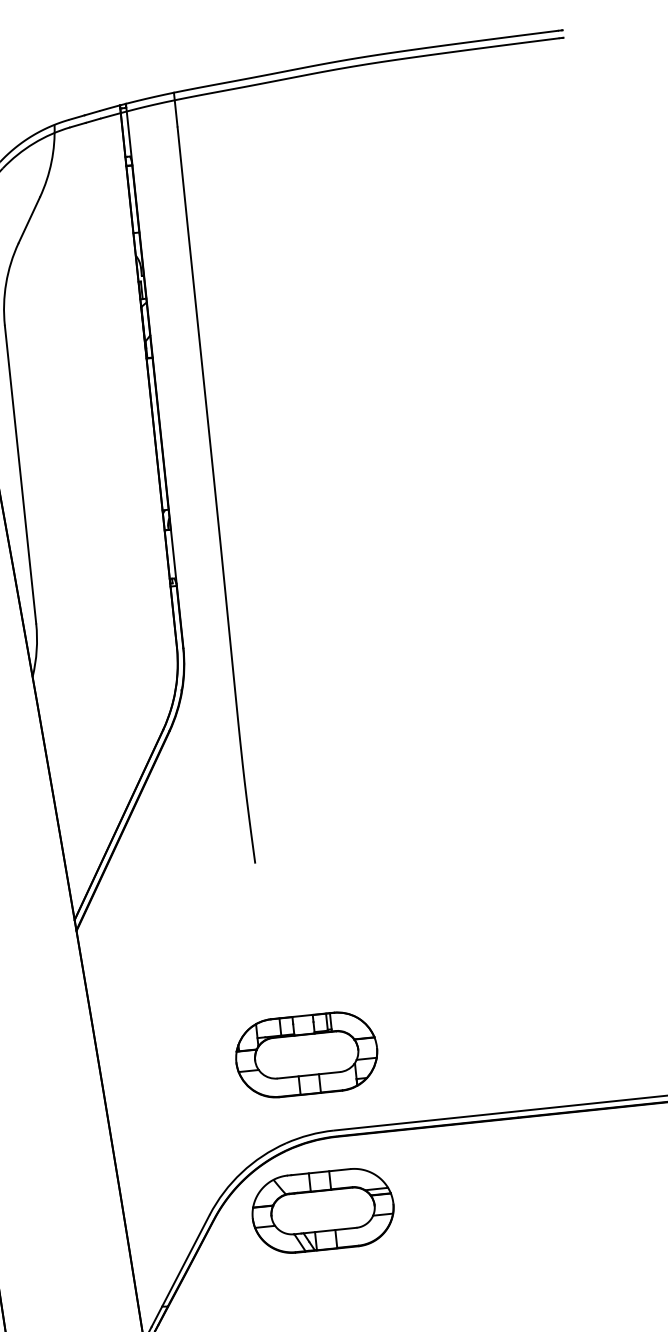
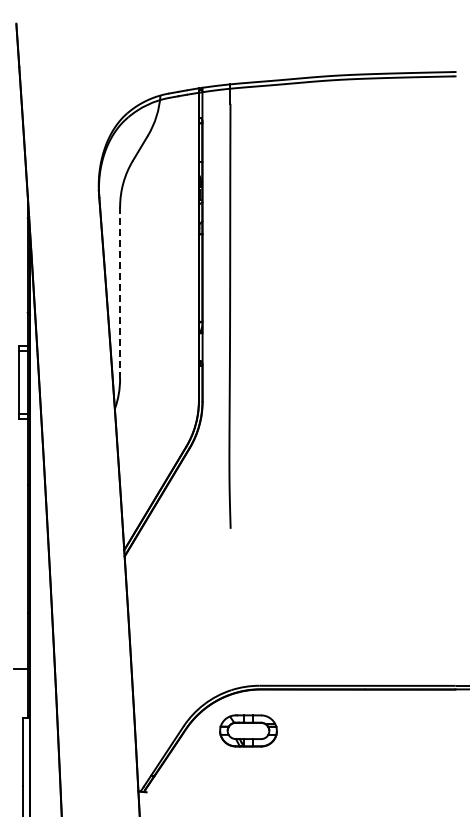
line: (21, 473) -> (120, 292), solid -> dashed
part: (306, 1054) -> (248, 640), removed
part: (322, 1210) -> (248, 730), size x0.7

